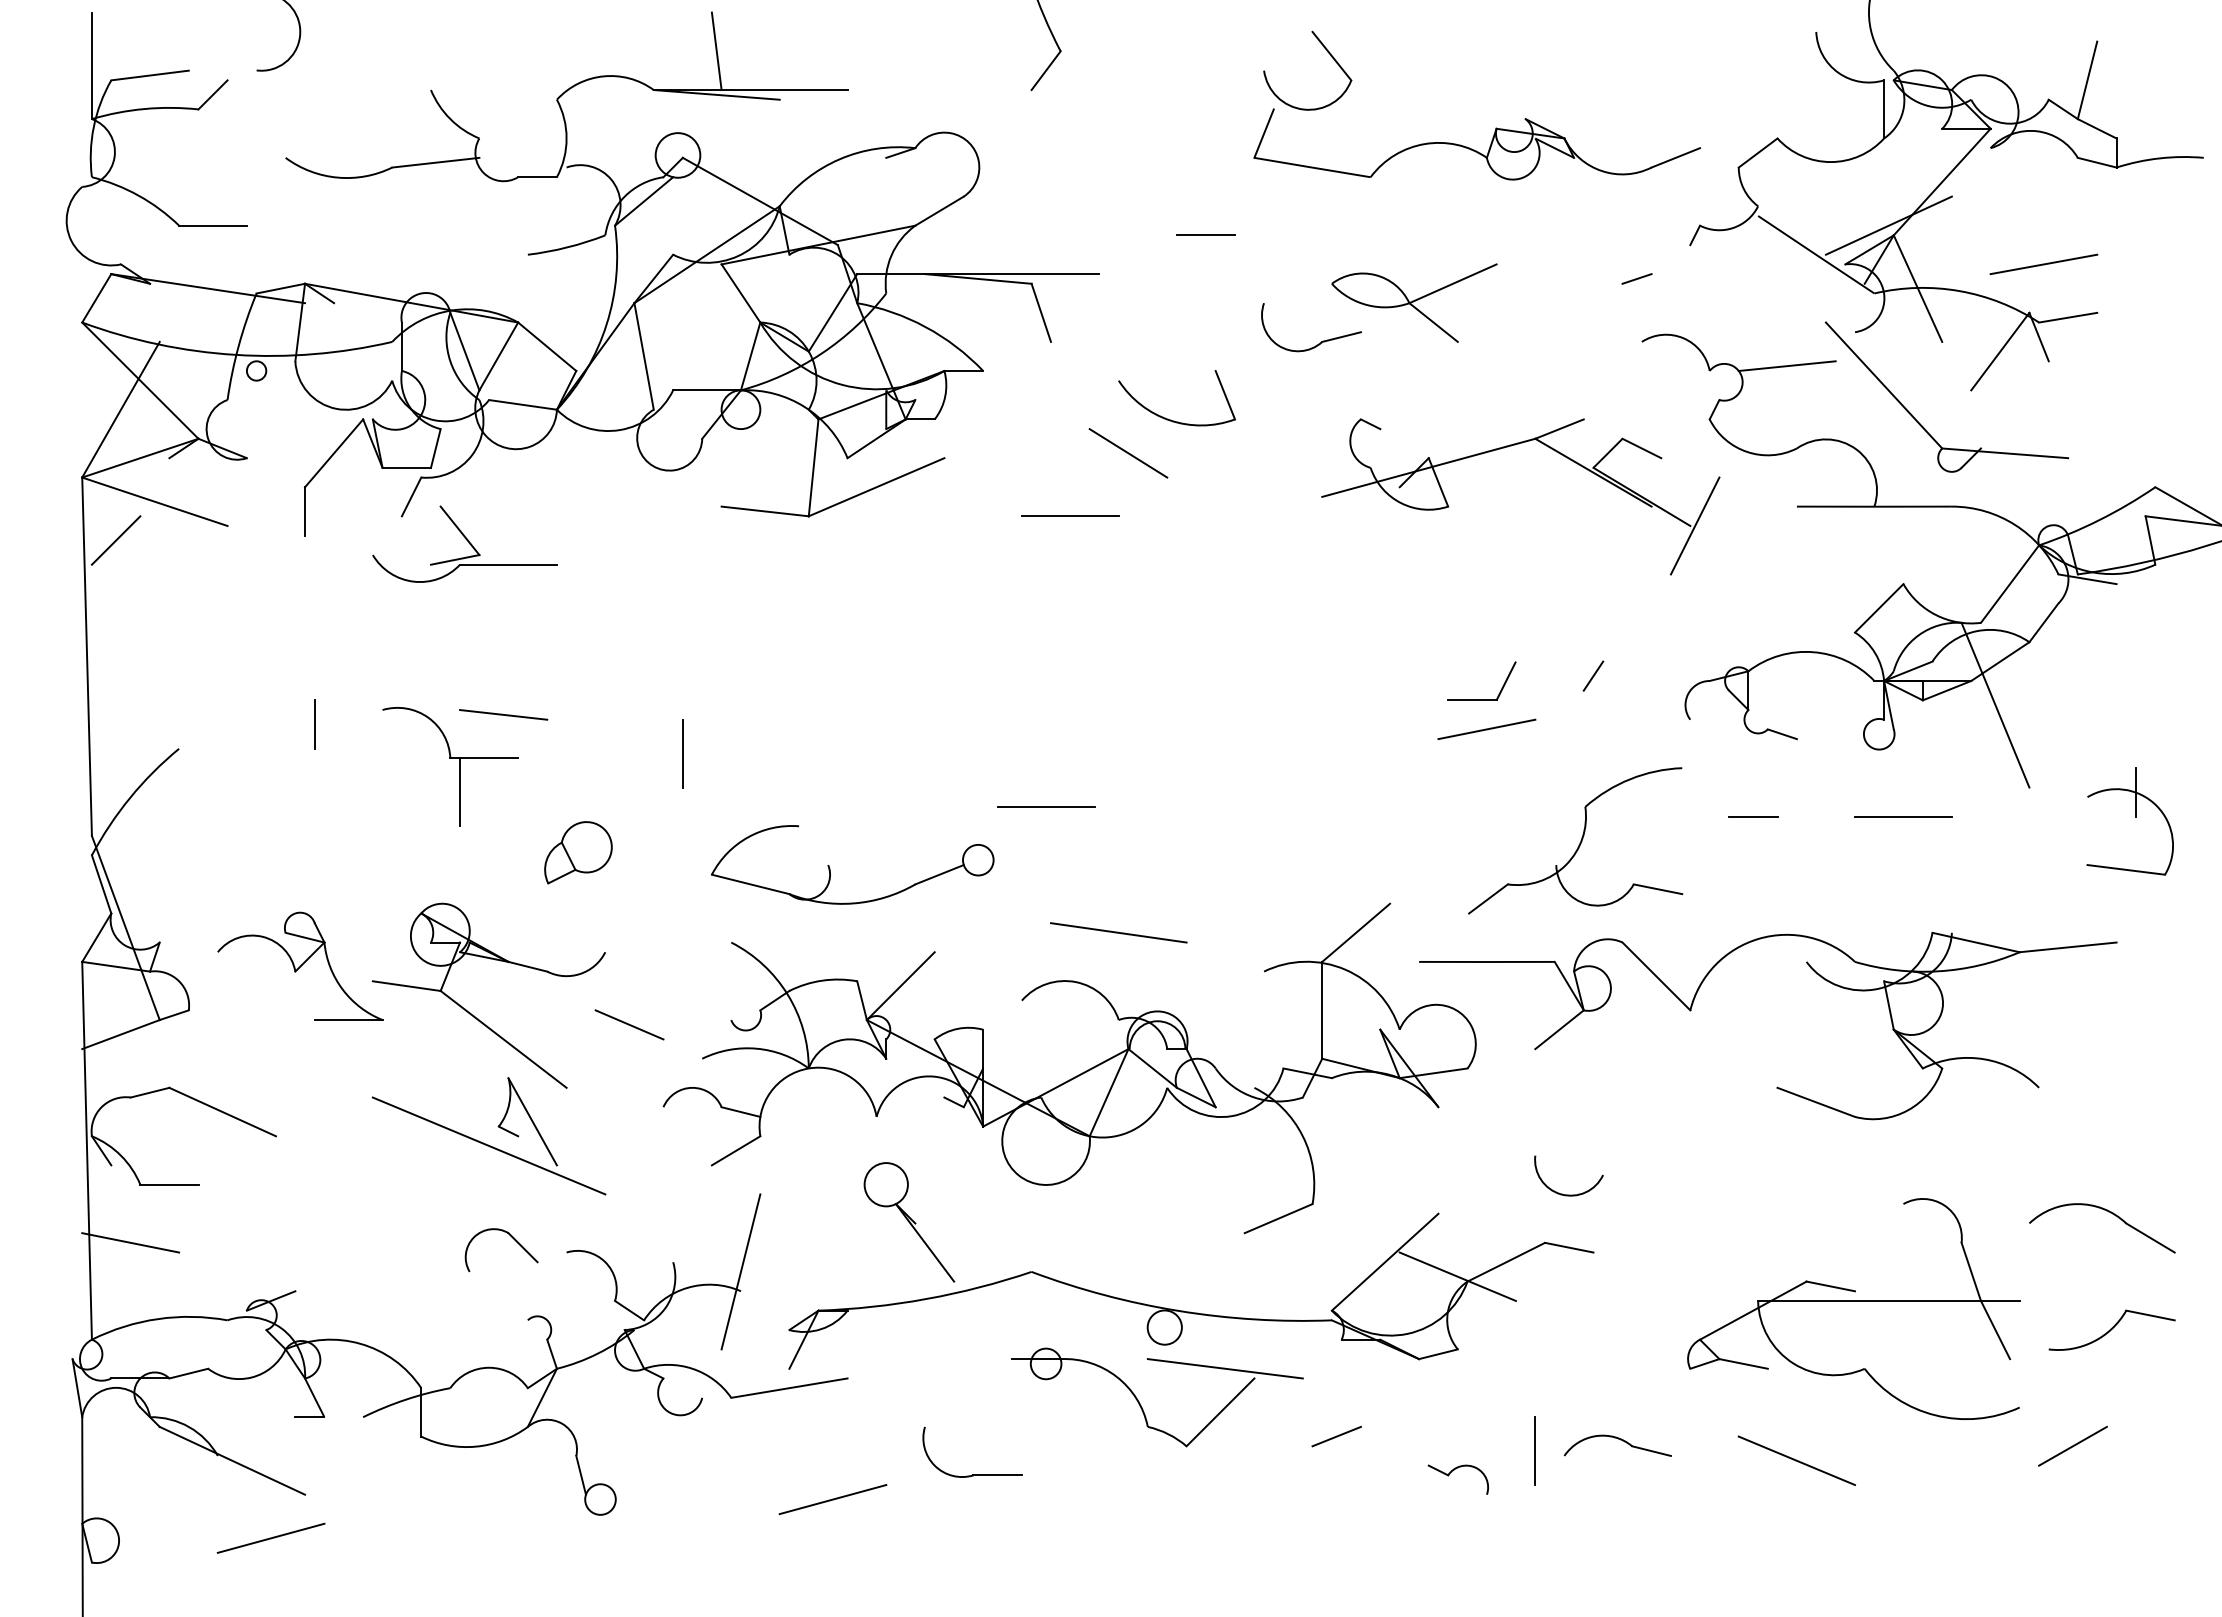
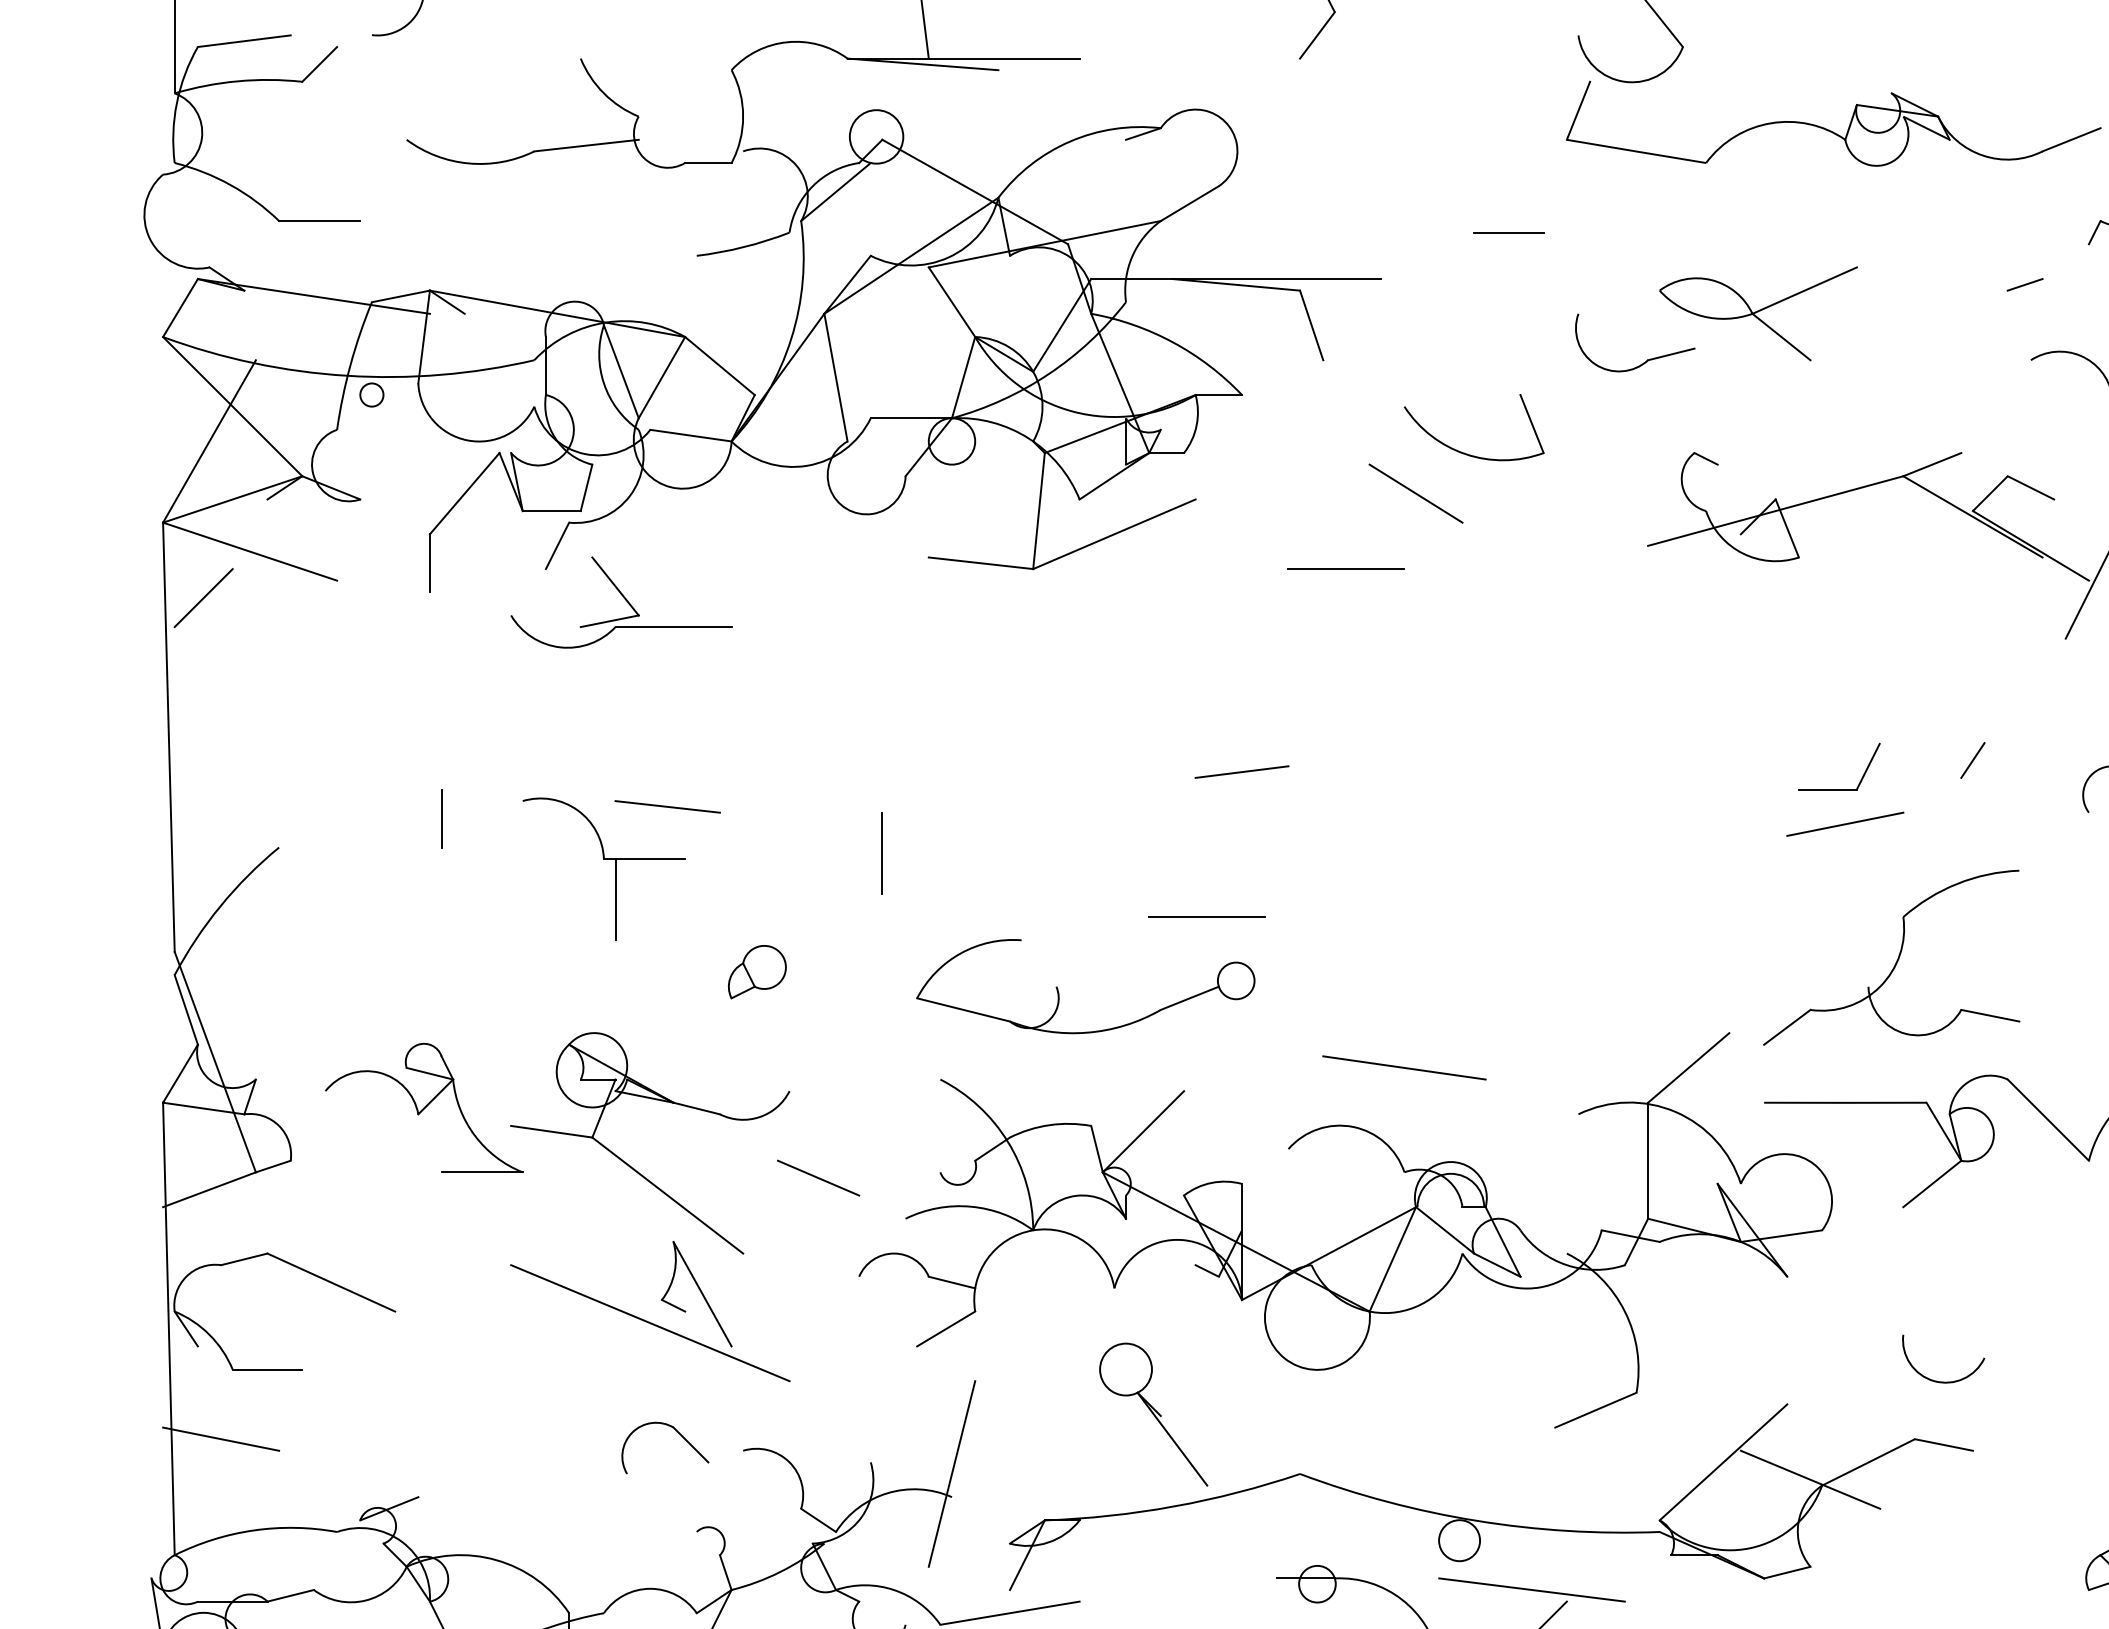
line: (982, 685) -> (1241, 771), added
line: (1046, 806) -> (1207, 916), moved
part: (1575, 840) -> (1891, 957), moved
part: (578, 852) -> (757, 971), size x0.71

